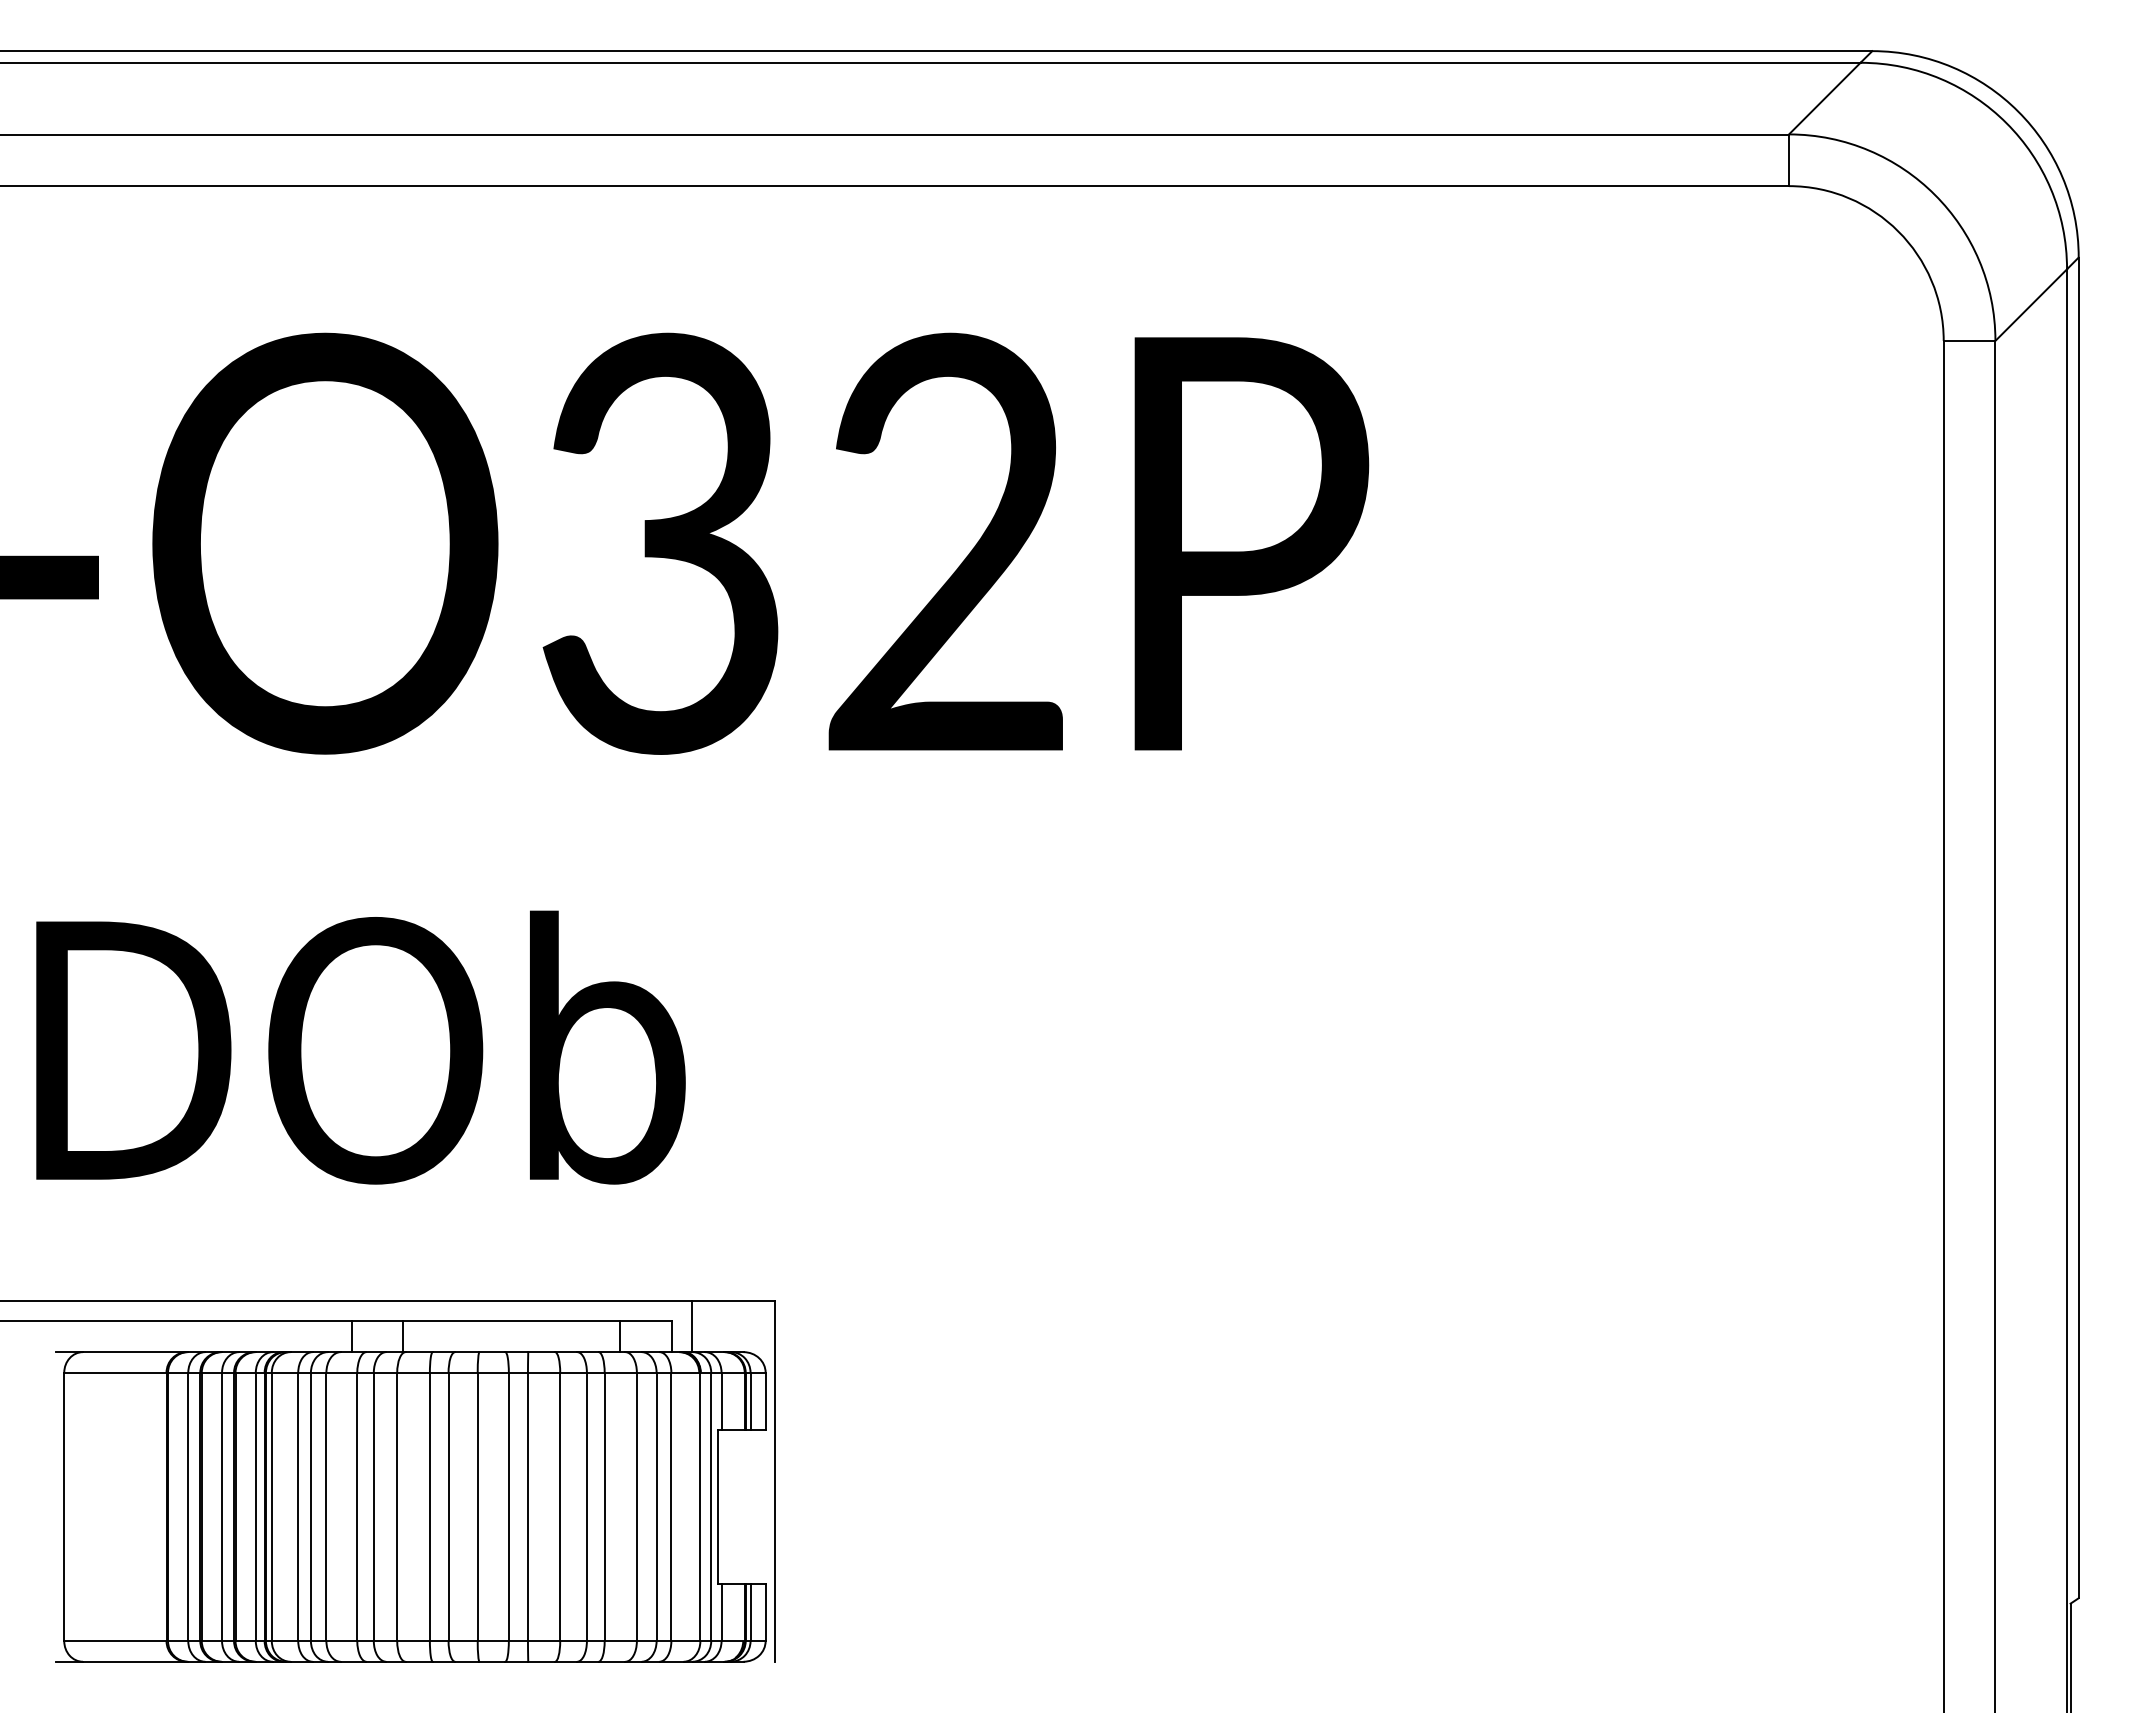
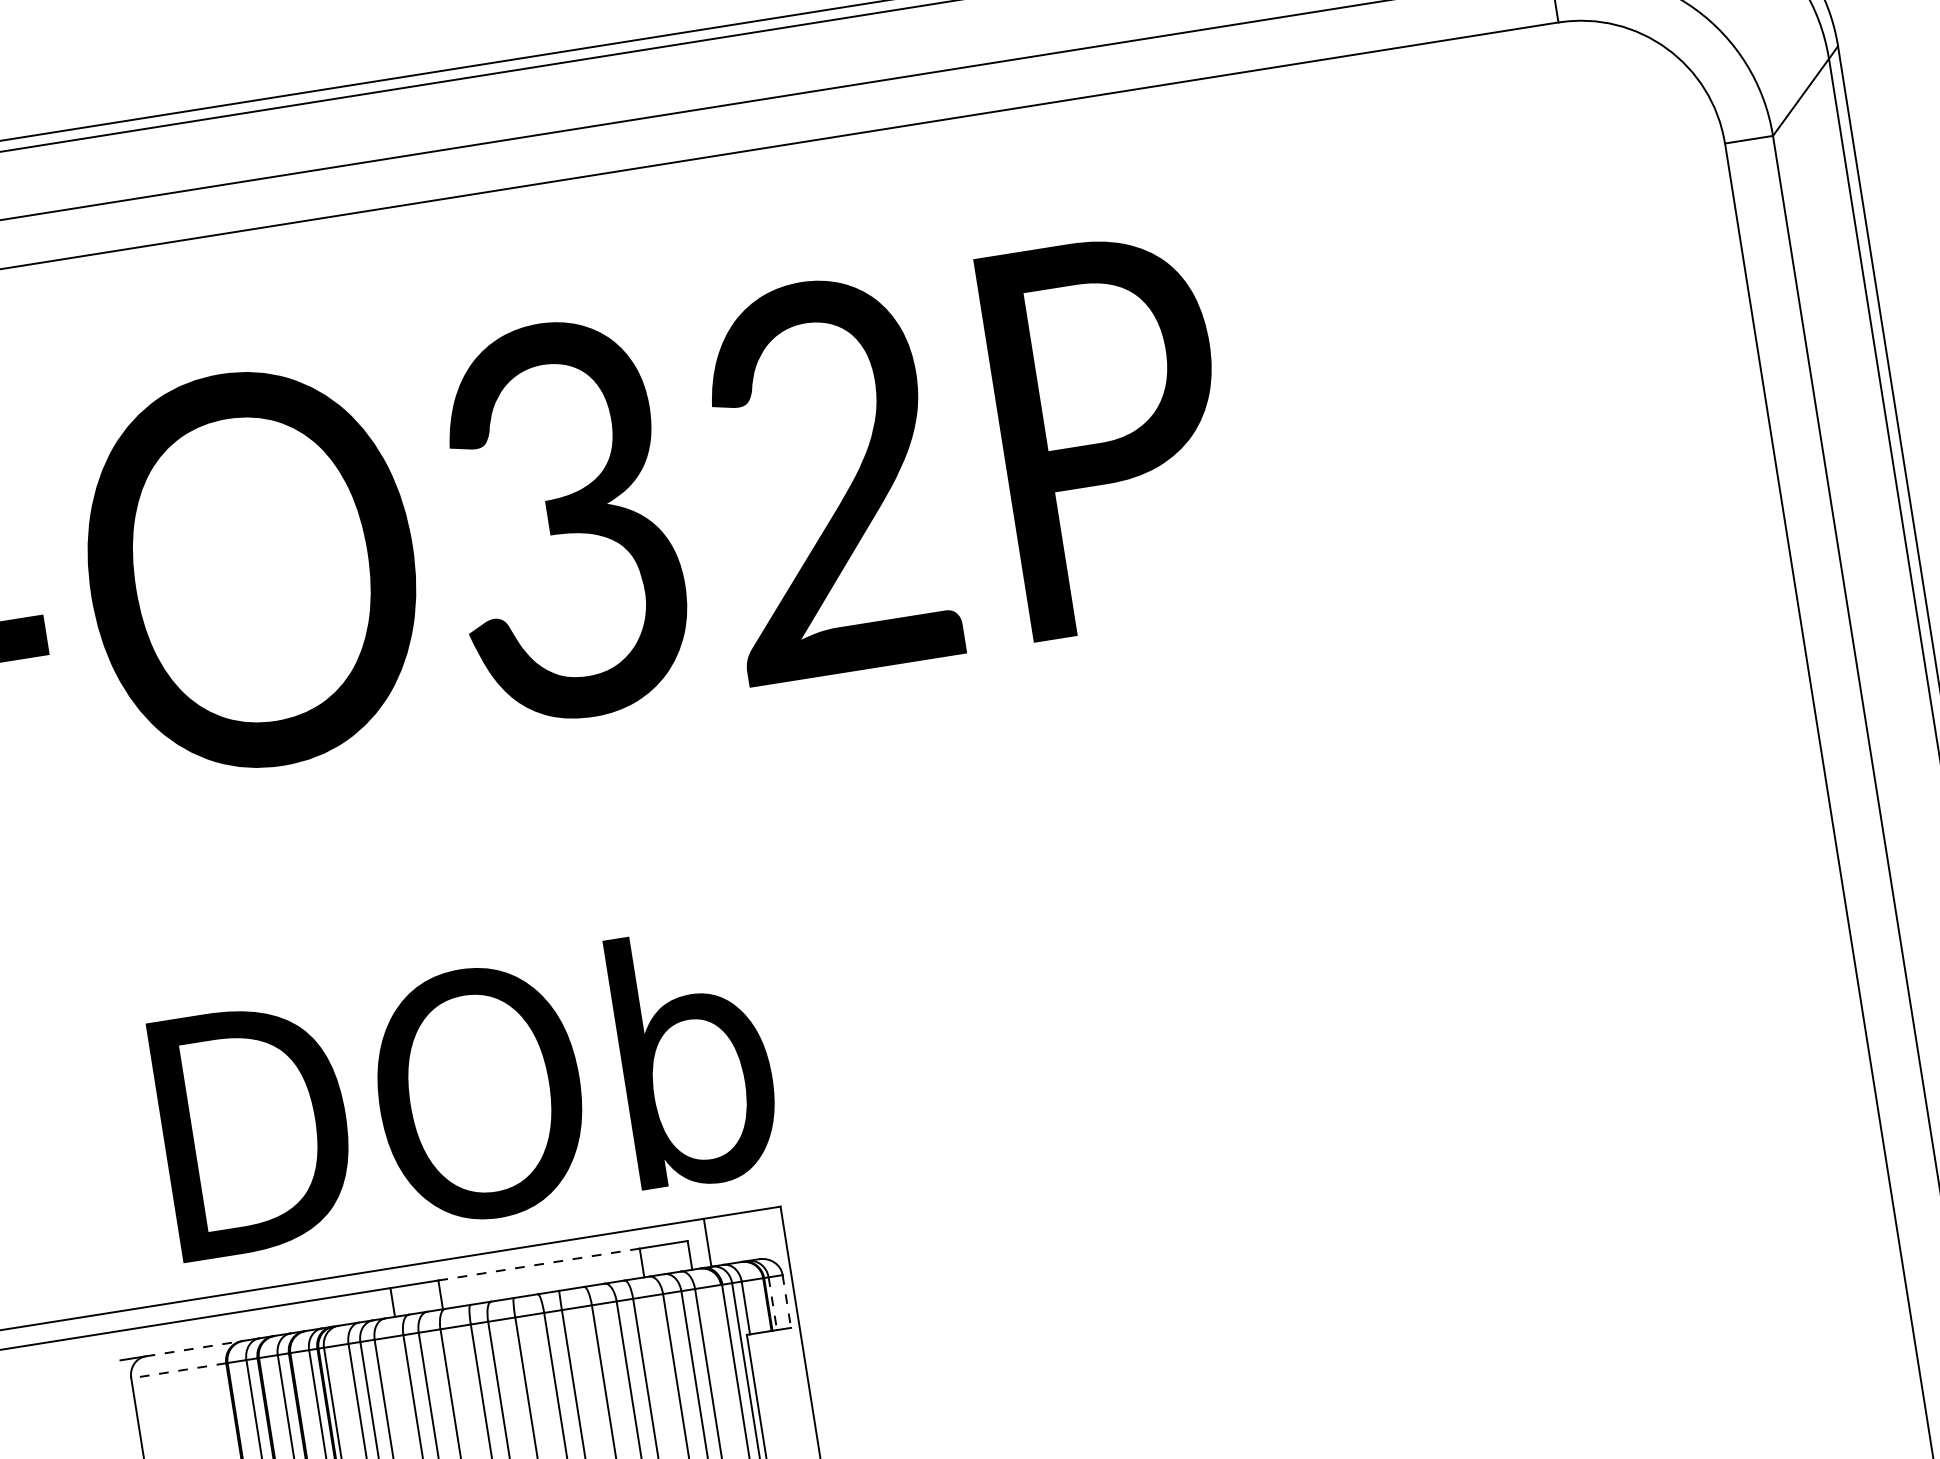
text: (360, 1047) -> (465, 1092), moved
line: (512, 1321) -> (540, 1264), solid -> dashed
line: (134, 1352) -> (193, 1349), solid -> dashed
line: (114, 1372) -> (177, 1370), solid -> dashed
line: (750, 1401) -> (772, 1304), solid -> dashed
line: (765, 1401) -> (786, 1301), solid -> dashed

